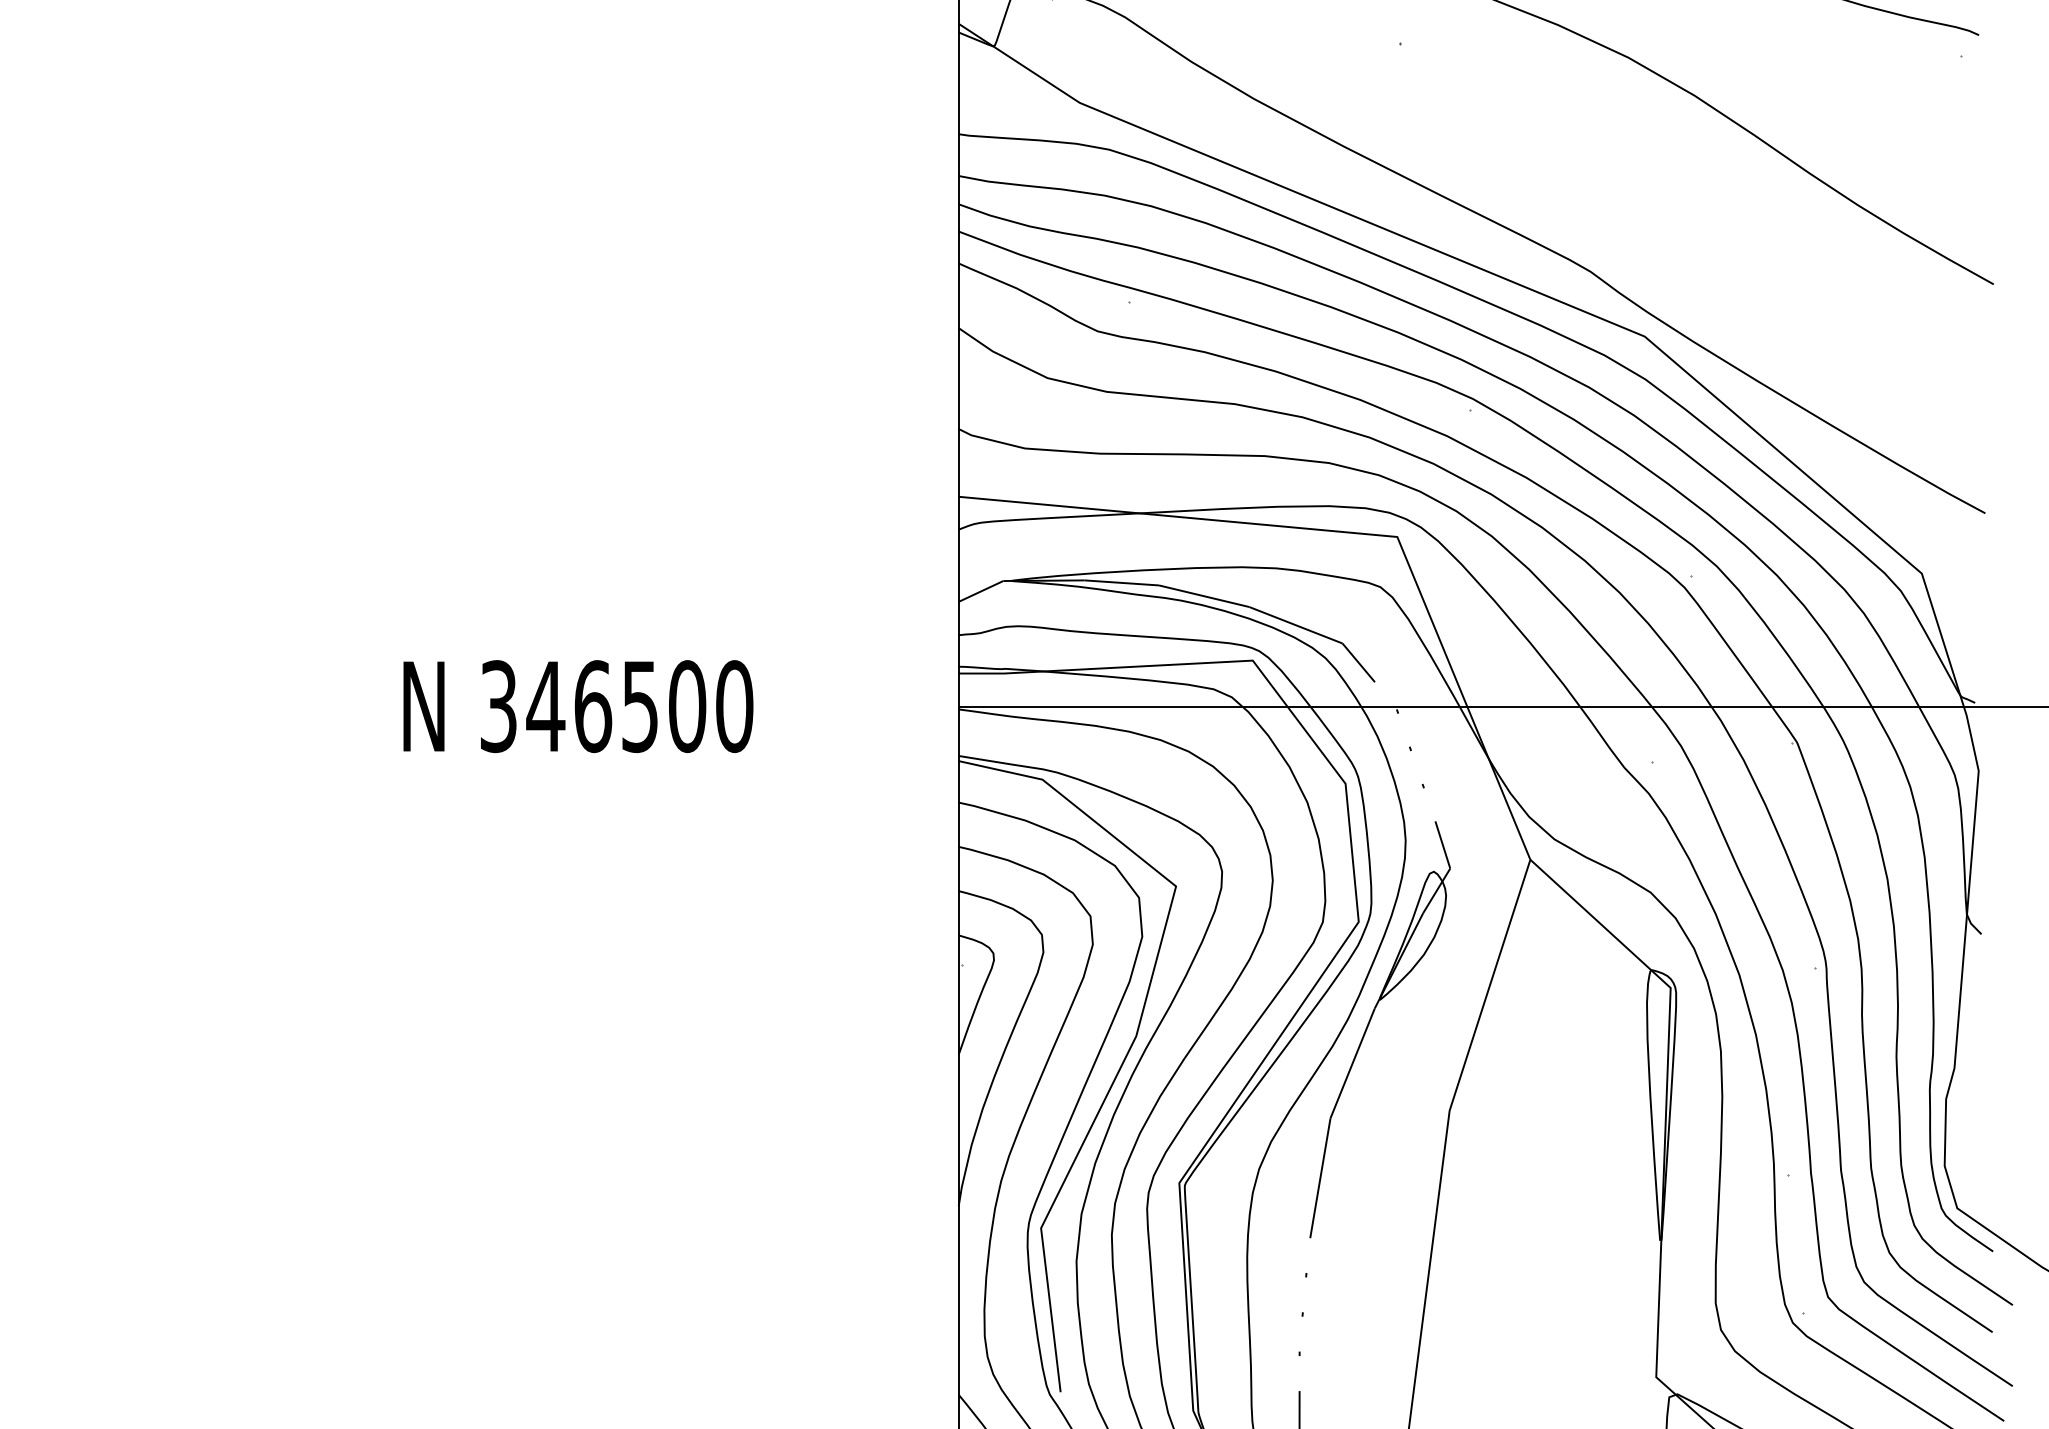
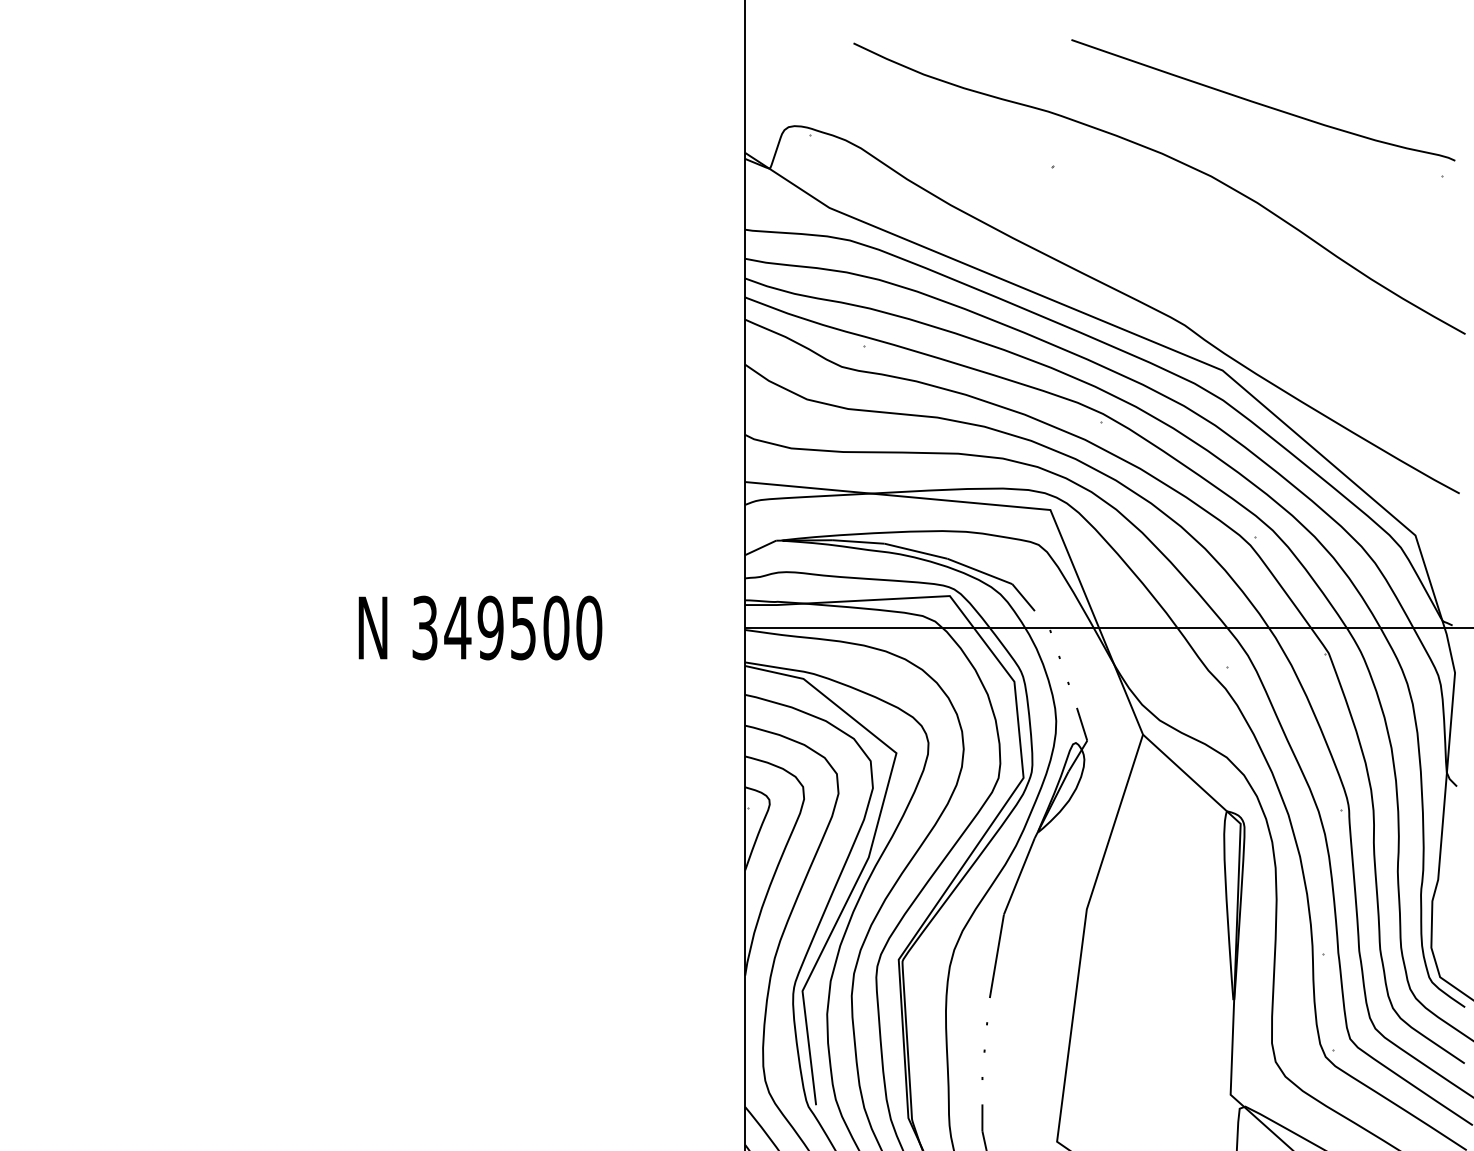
text: (592, 705) -> (490, 627), 346500 -> 349500

